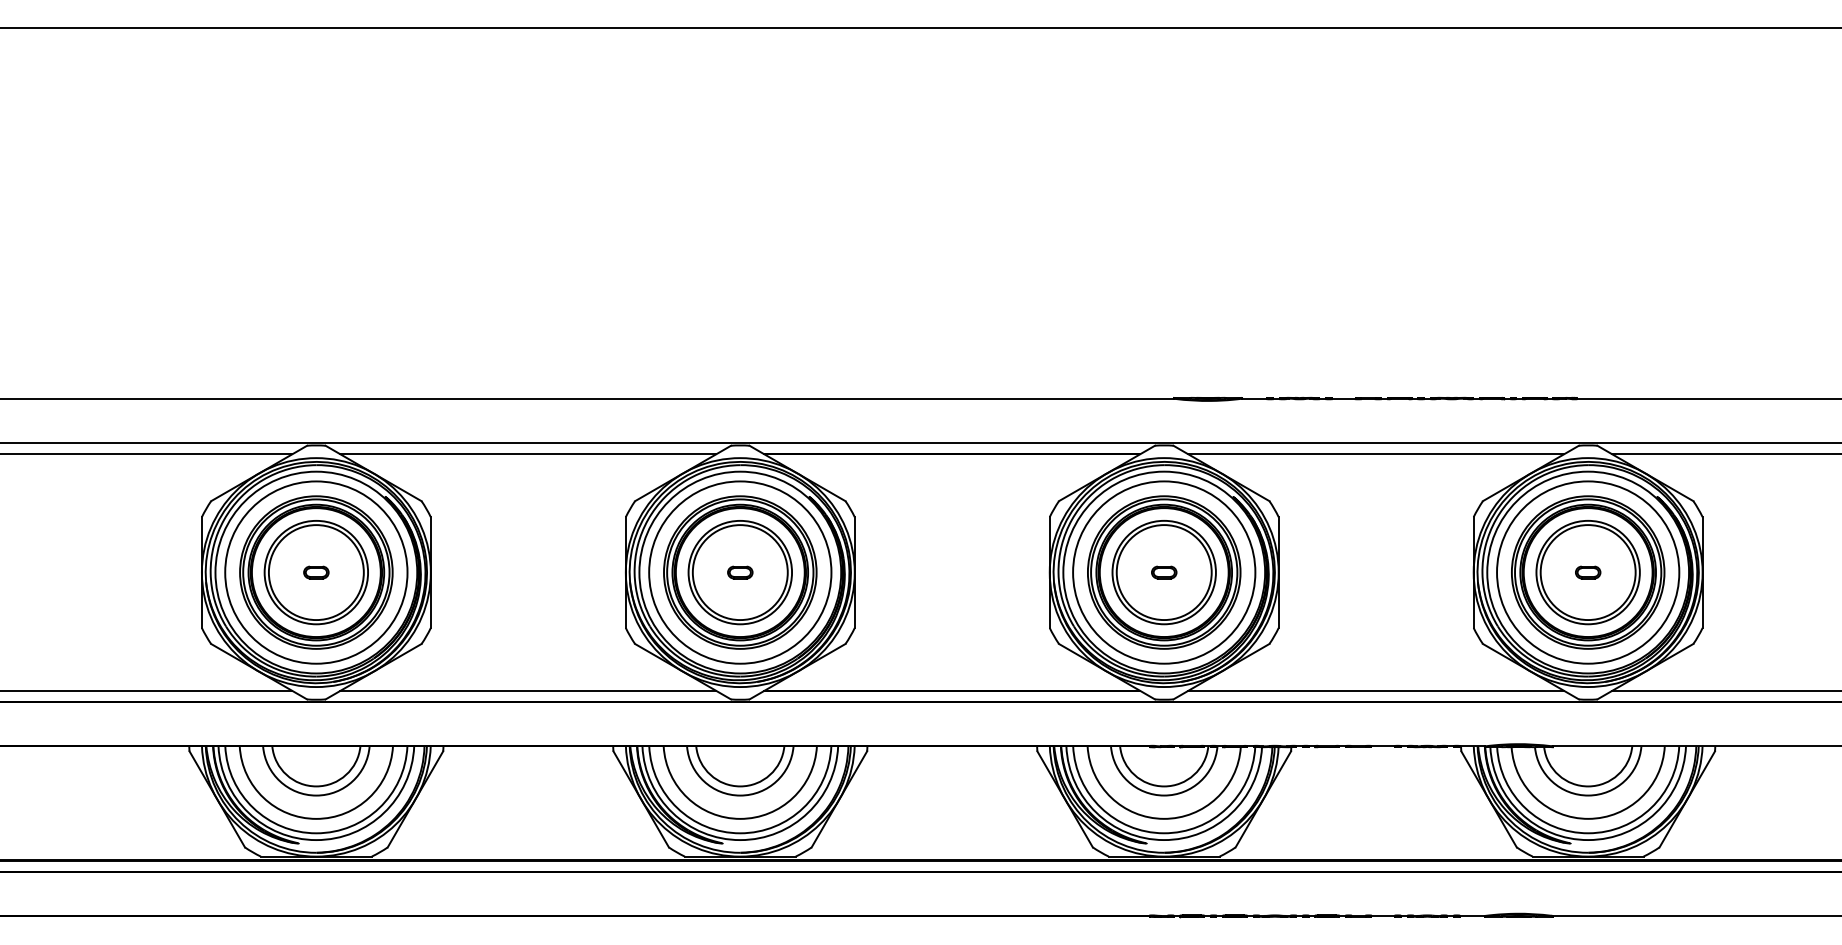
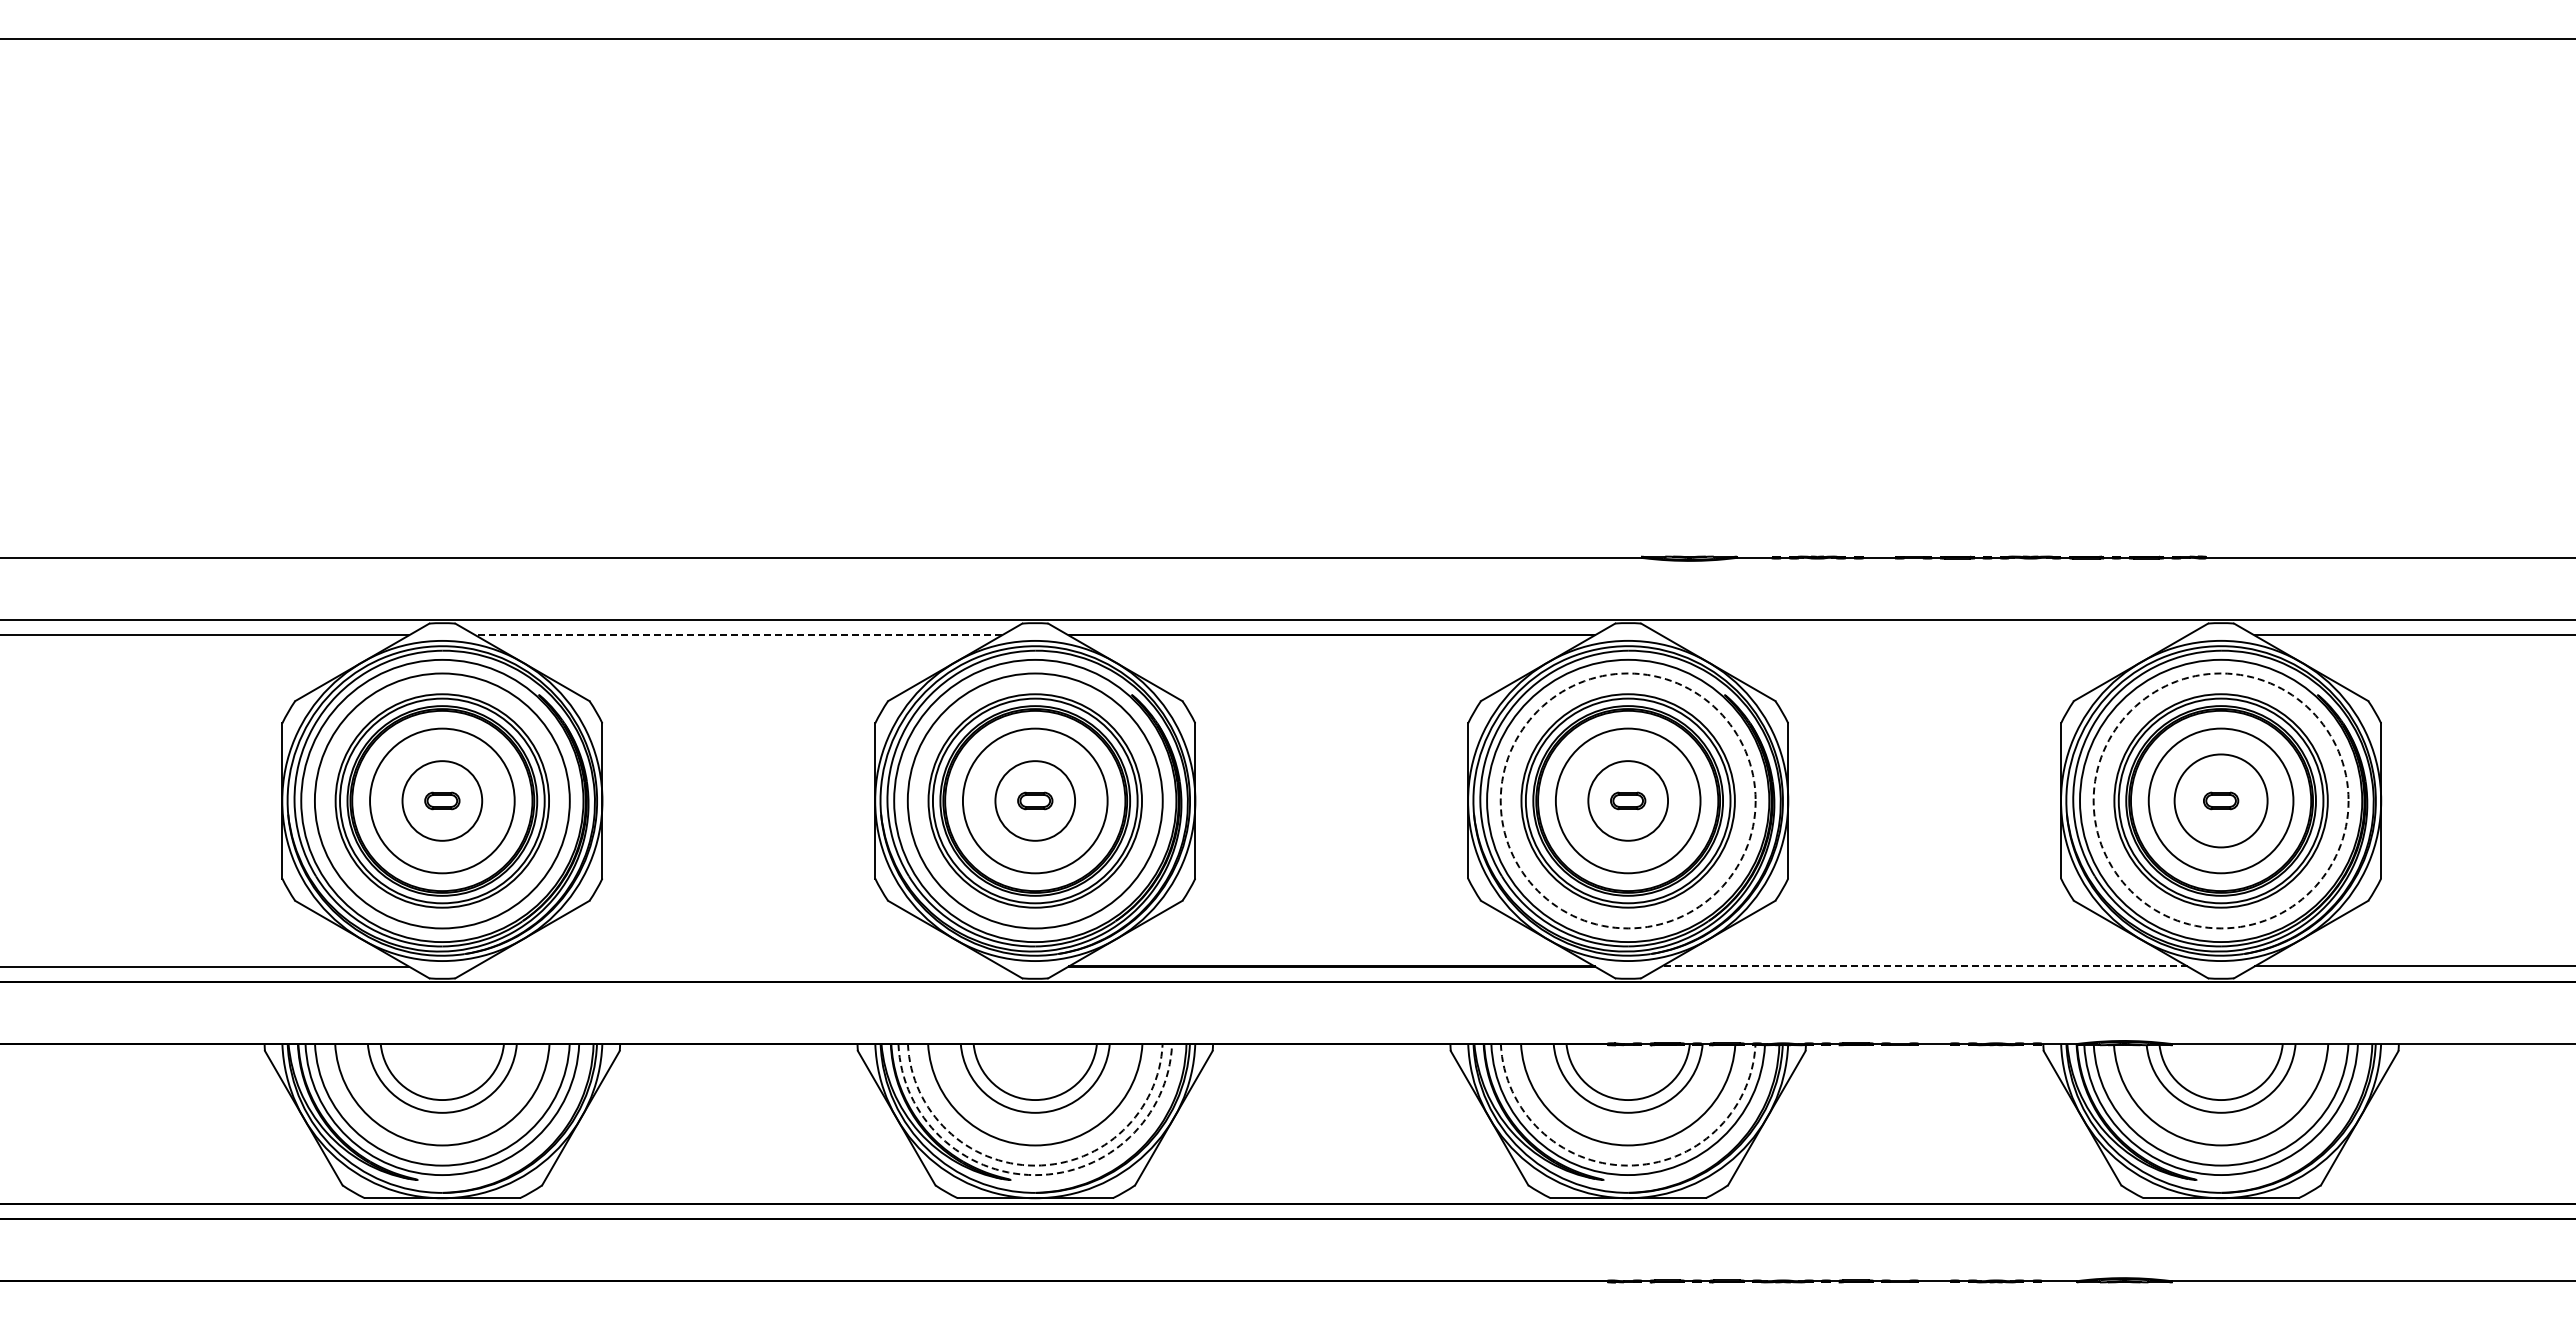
line: (528, 454) -> (738, 635), solid -> dashed
line: (1376, 454) -> (1924, 635), removed
circle: (315, 572) -> (441, 800), size x0.6
circle: (739, 572) -> (1034, 800), size x0.6
circle: (1163, 572) -> (1627, 800), size x0.6
circle: (1163, 572) -> (1627, 800), solid -> dashed
circle: (1587, 572) -> (2220, 800), size x0.7
circle: (1587, 572) -> (2220, 800), solid -> dashed
line: (528, 690) -> (738, 966), removed
line: (1376, 690) -> (1924, 966), solid -> dashed
arc: (740, 833) -> (1035, 1165), solid -> dashed
arc: (1163, 833) -> (1627, 1165), solid -> dashed
arc: (740, 840) -> (1035, 1175), solid -> dashed

